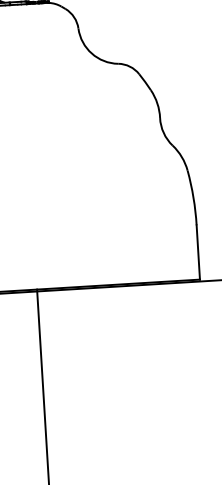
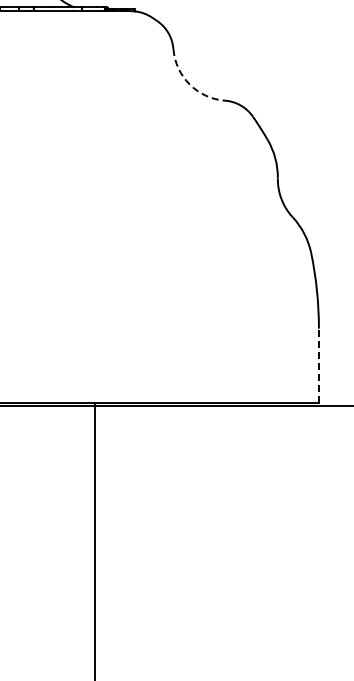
arc: (91, 53) -> (189, 84), solid -> dashed
line: (197, 252) -> (318, 365), solid -> dashed

